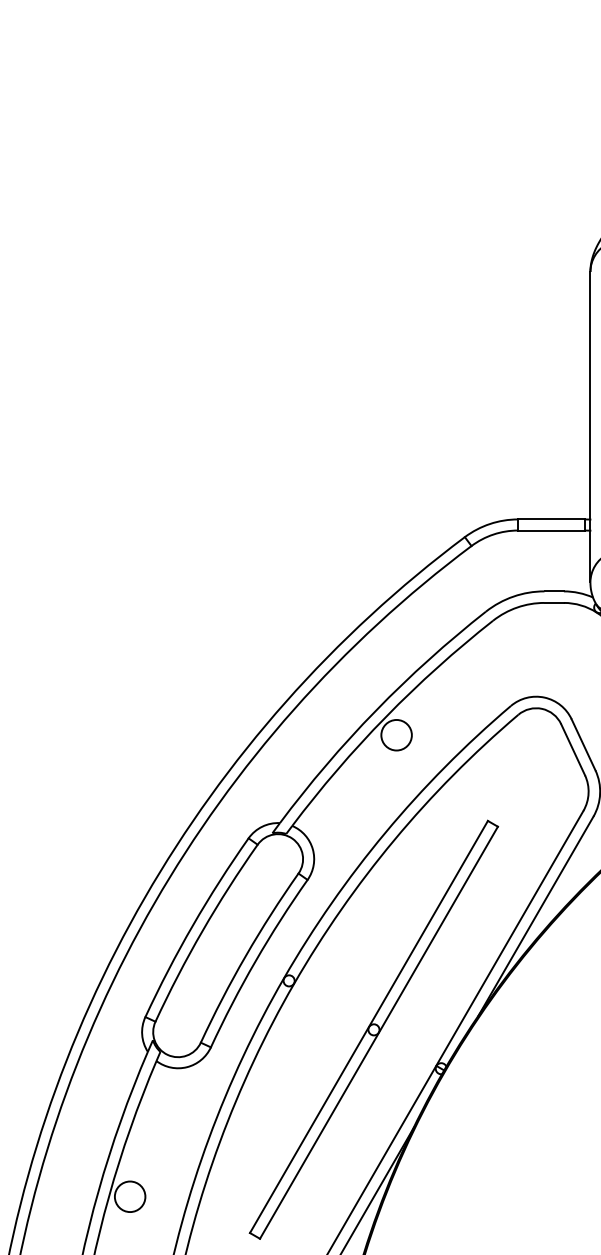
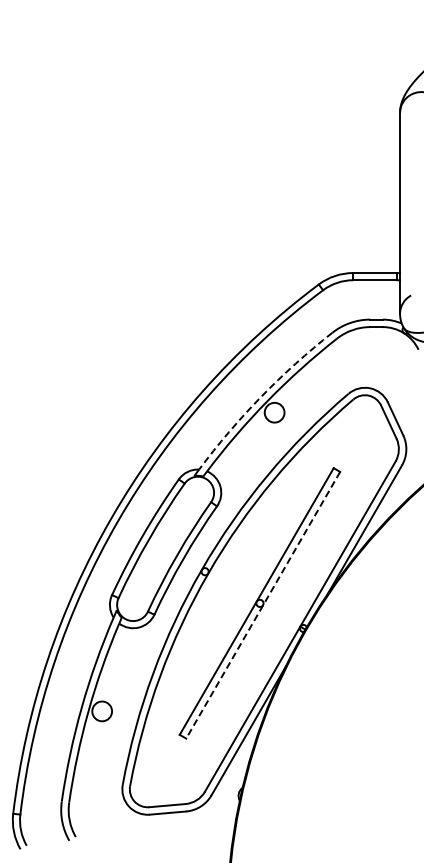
arc: (376, 710) -> (261, 396), solid -> dashed
line: (379, 1033) -> (263, 605), solid -> dashed

